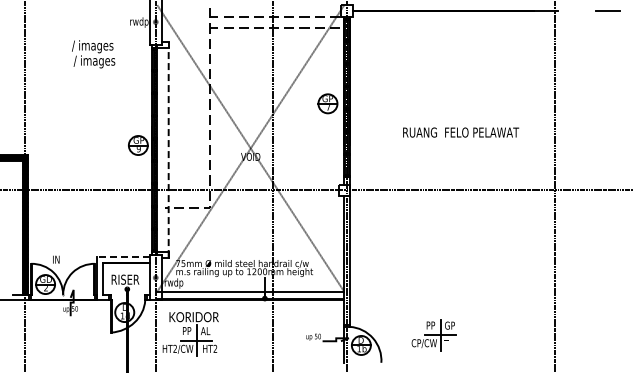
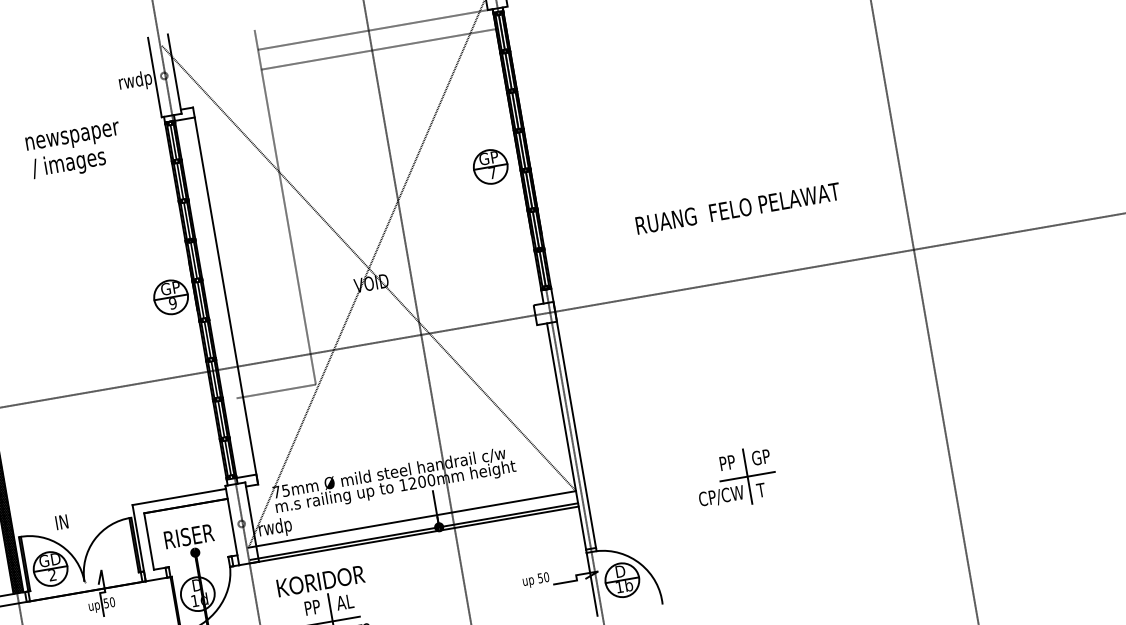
text: (98, 46) -> (71, 135), / images -> newspaper
text: (461, 132) -> (738, 208), moved
line: (168, 149) -> (225, 295), dashed -> solid
line: (123, 256) -> (178, 496), dashed -> solid
part: (433, 335) -> (735, 479), moved

